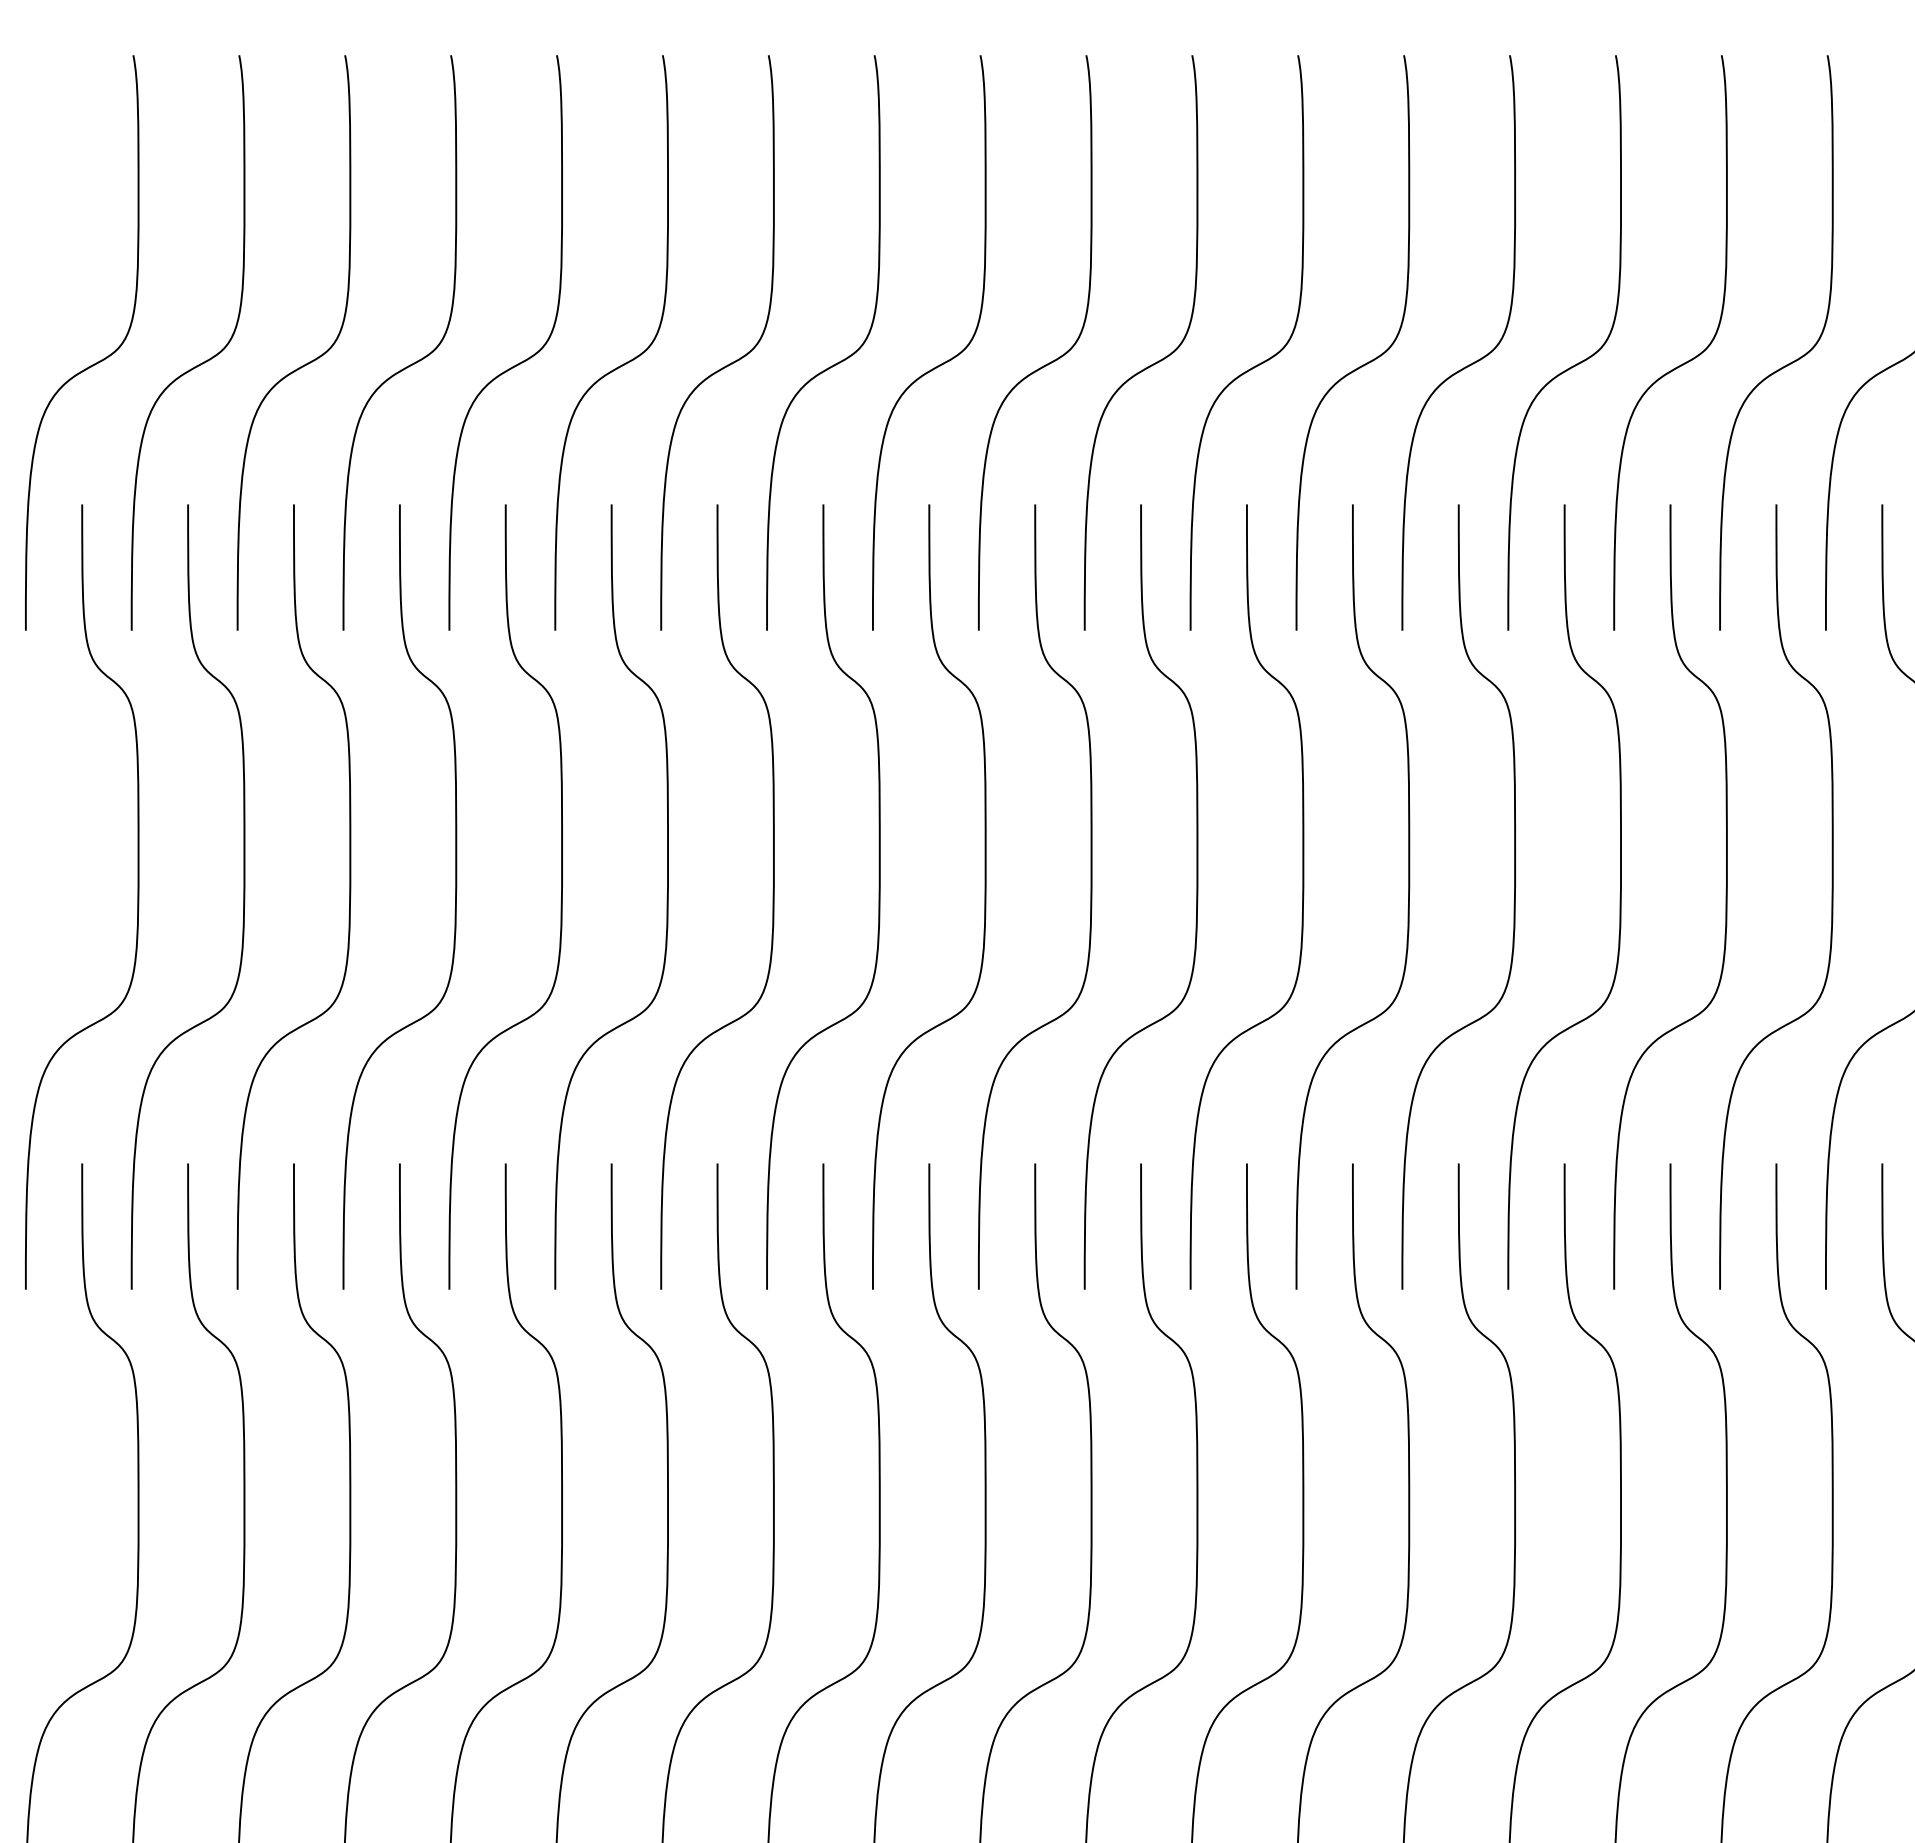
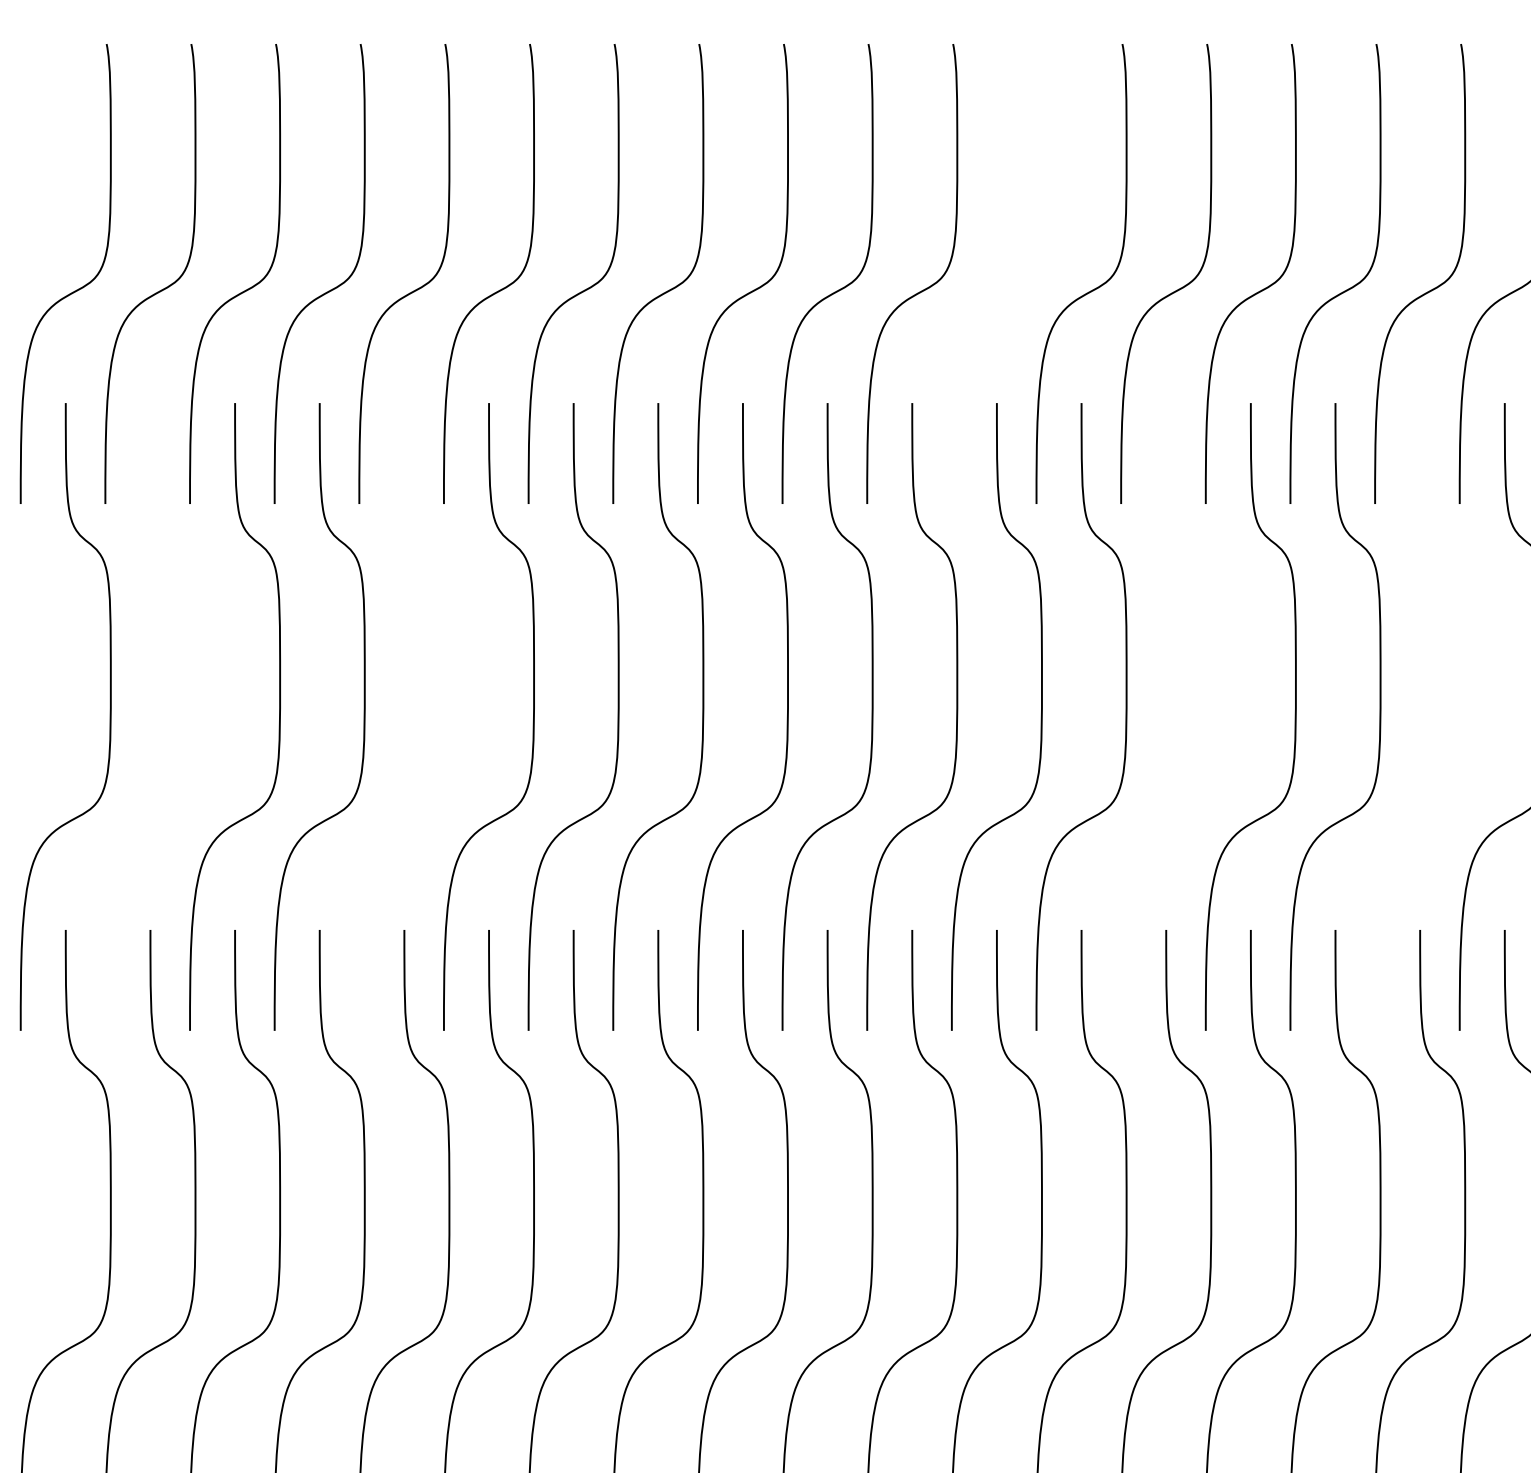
curve: (1260, 362) -> (1007, 289), removed
curve: (243, 896) -> (194, 716), removed
curve: (1831, 896) -> (1464, 716), removed
curve: (560, 902) -> (448, 721), removed
curve: (1513, 903) -> (1209, 722), removed

